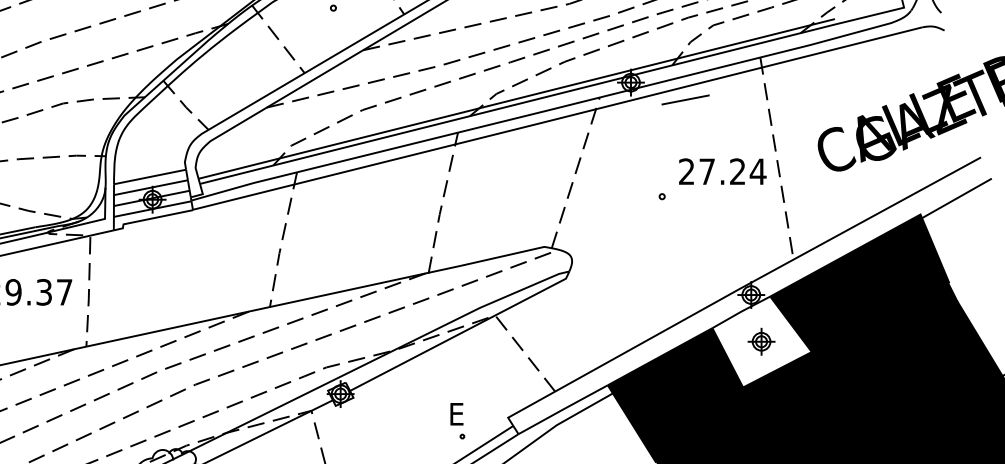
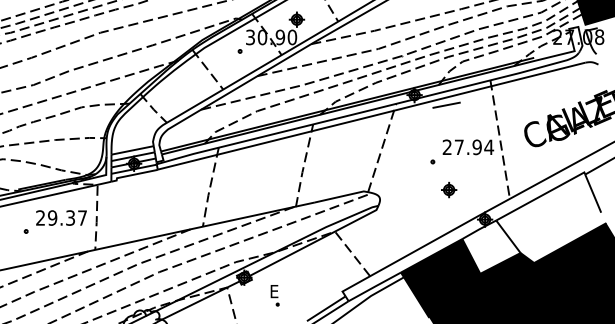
text: (736, 171) -> (476, 147), 27.24 -> 27.94
fill: (864, 291) -> (551, 217), removed
part: (762, 340) -> (449, 189), moved
part: (456, 421) -> (274, 295), moved

